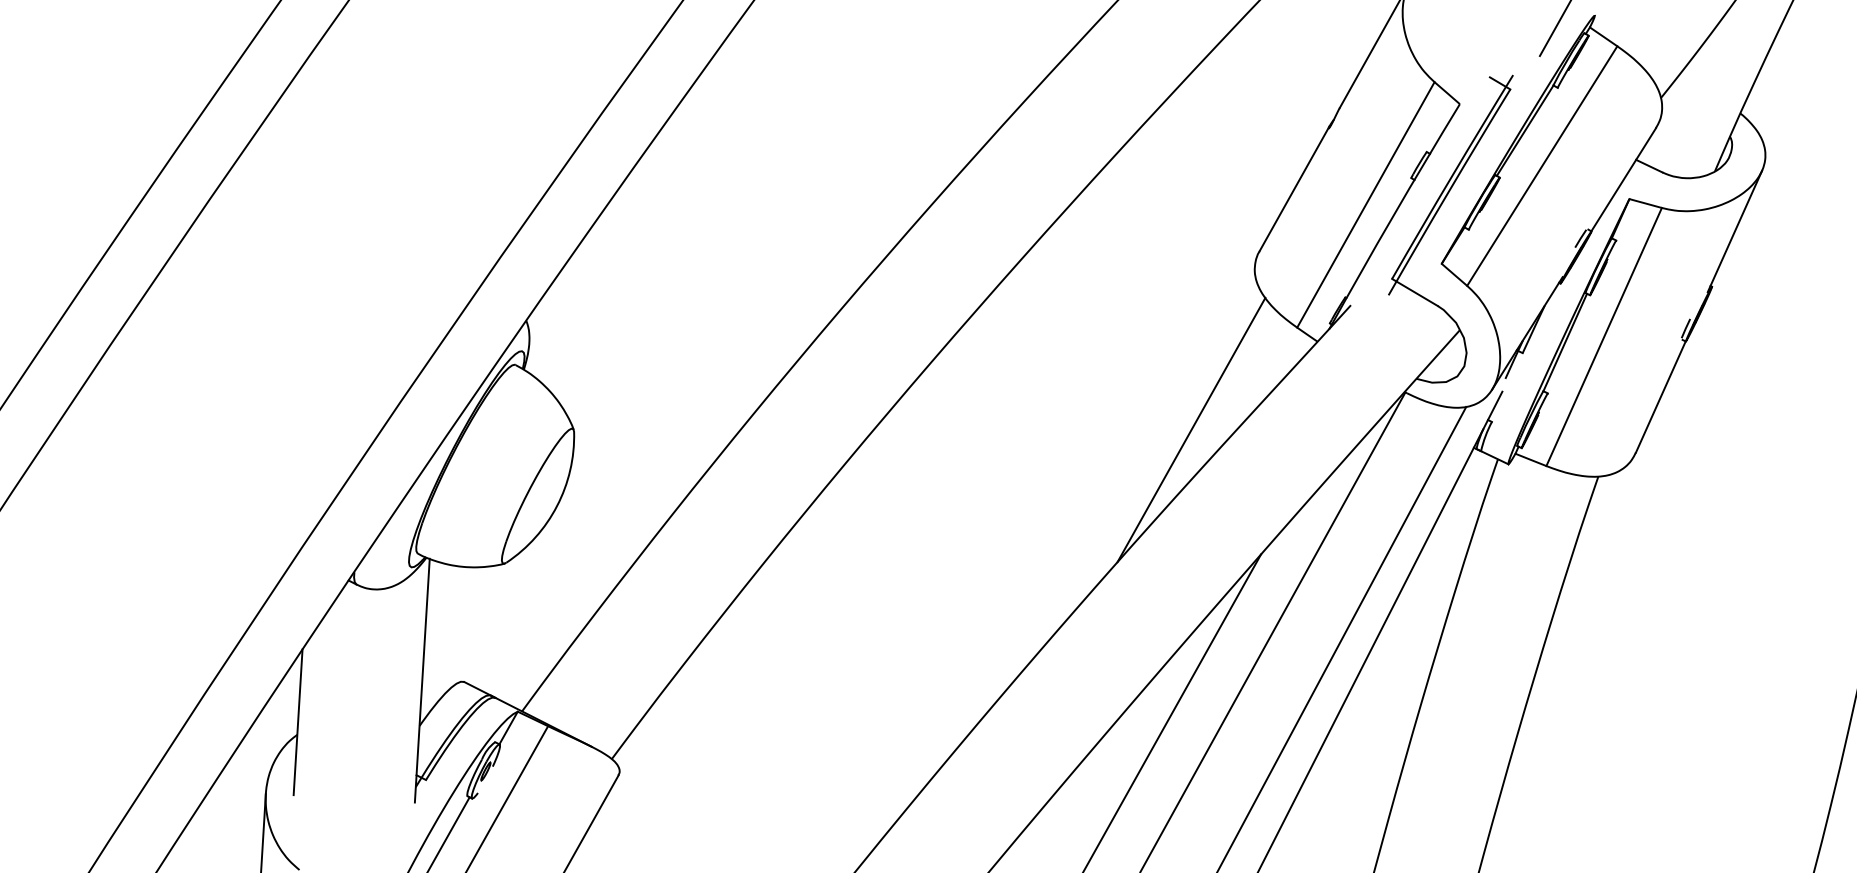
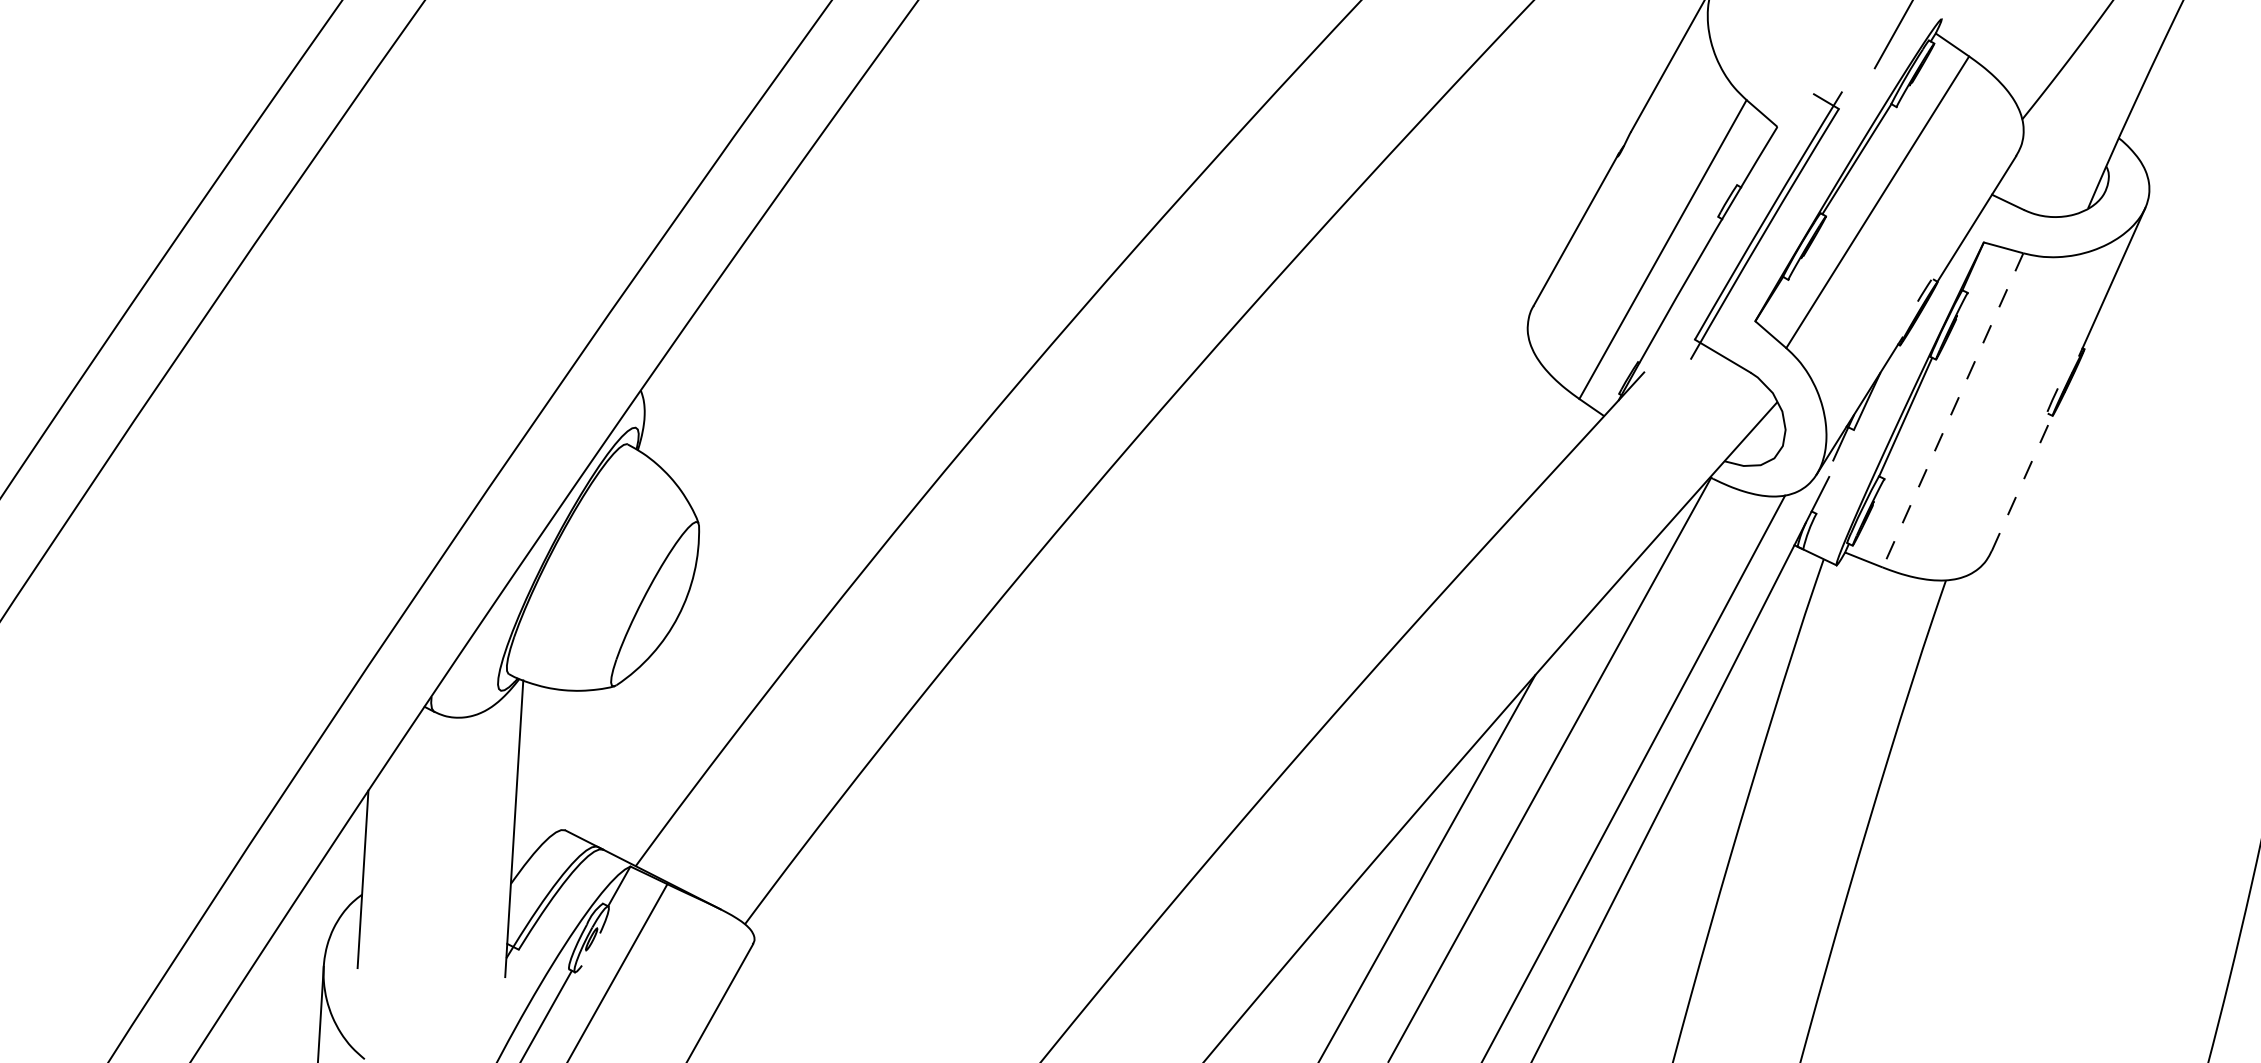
line: (1603, 337) -> (1952, 410), solid -> dashed
line: (1661, 396) -> (2022, 482), solid -> dashed
line: (1191, 429) -> (1450, 523), removed

